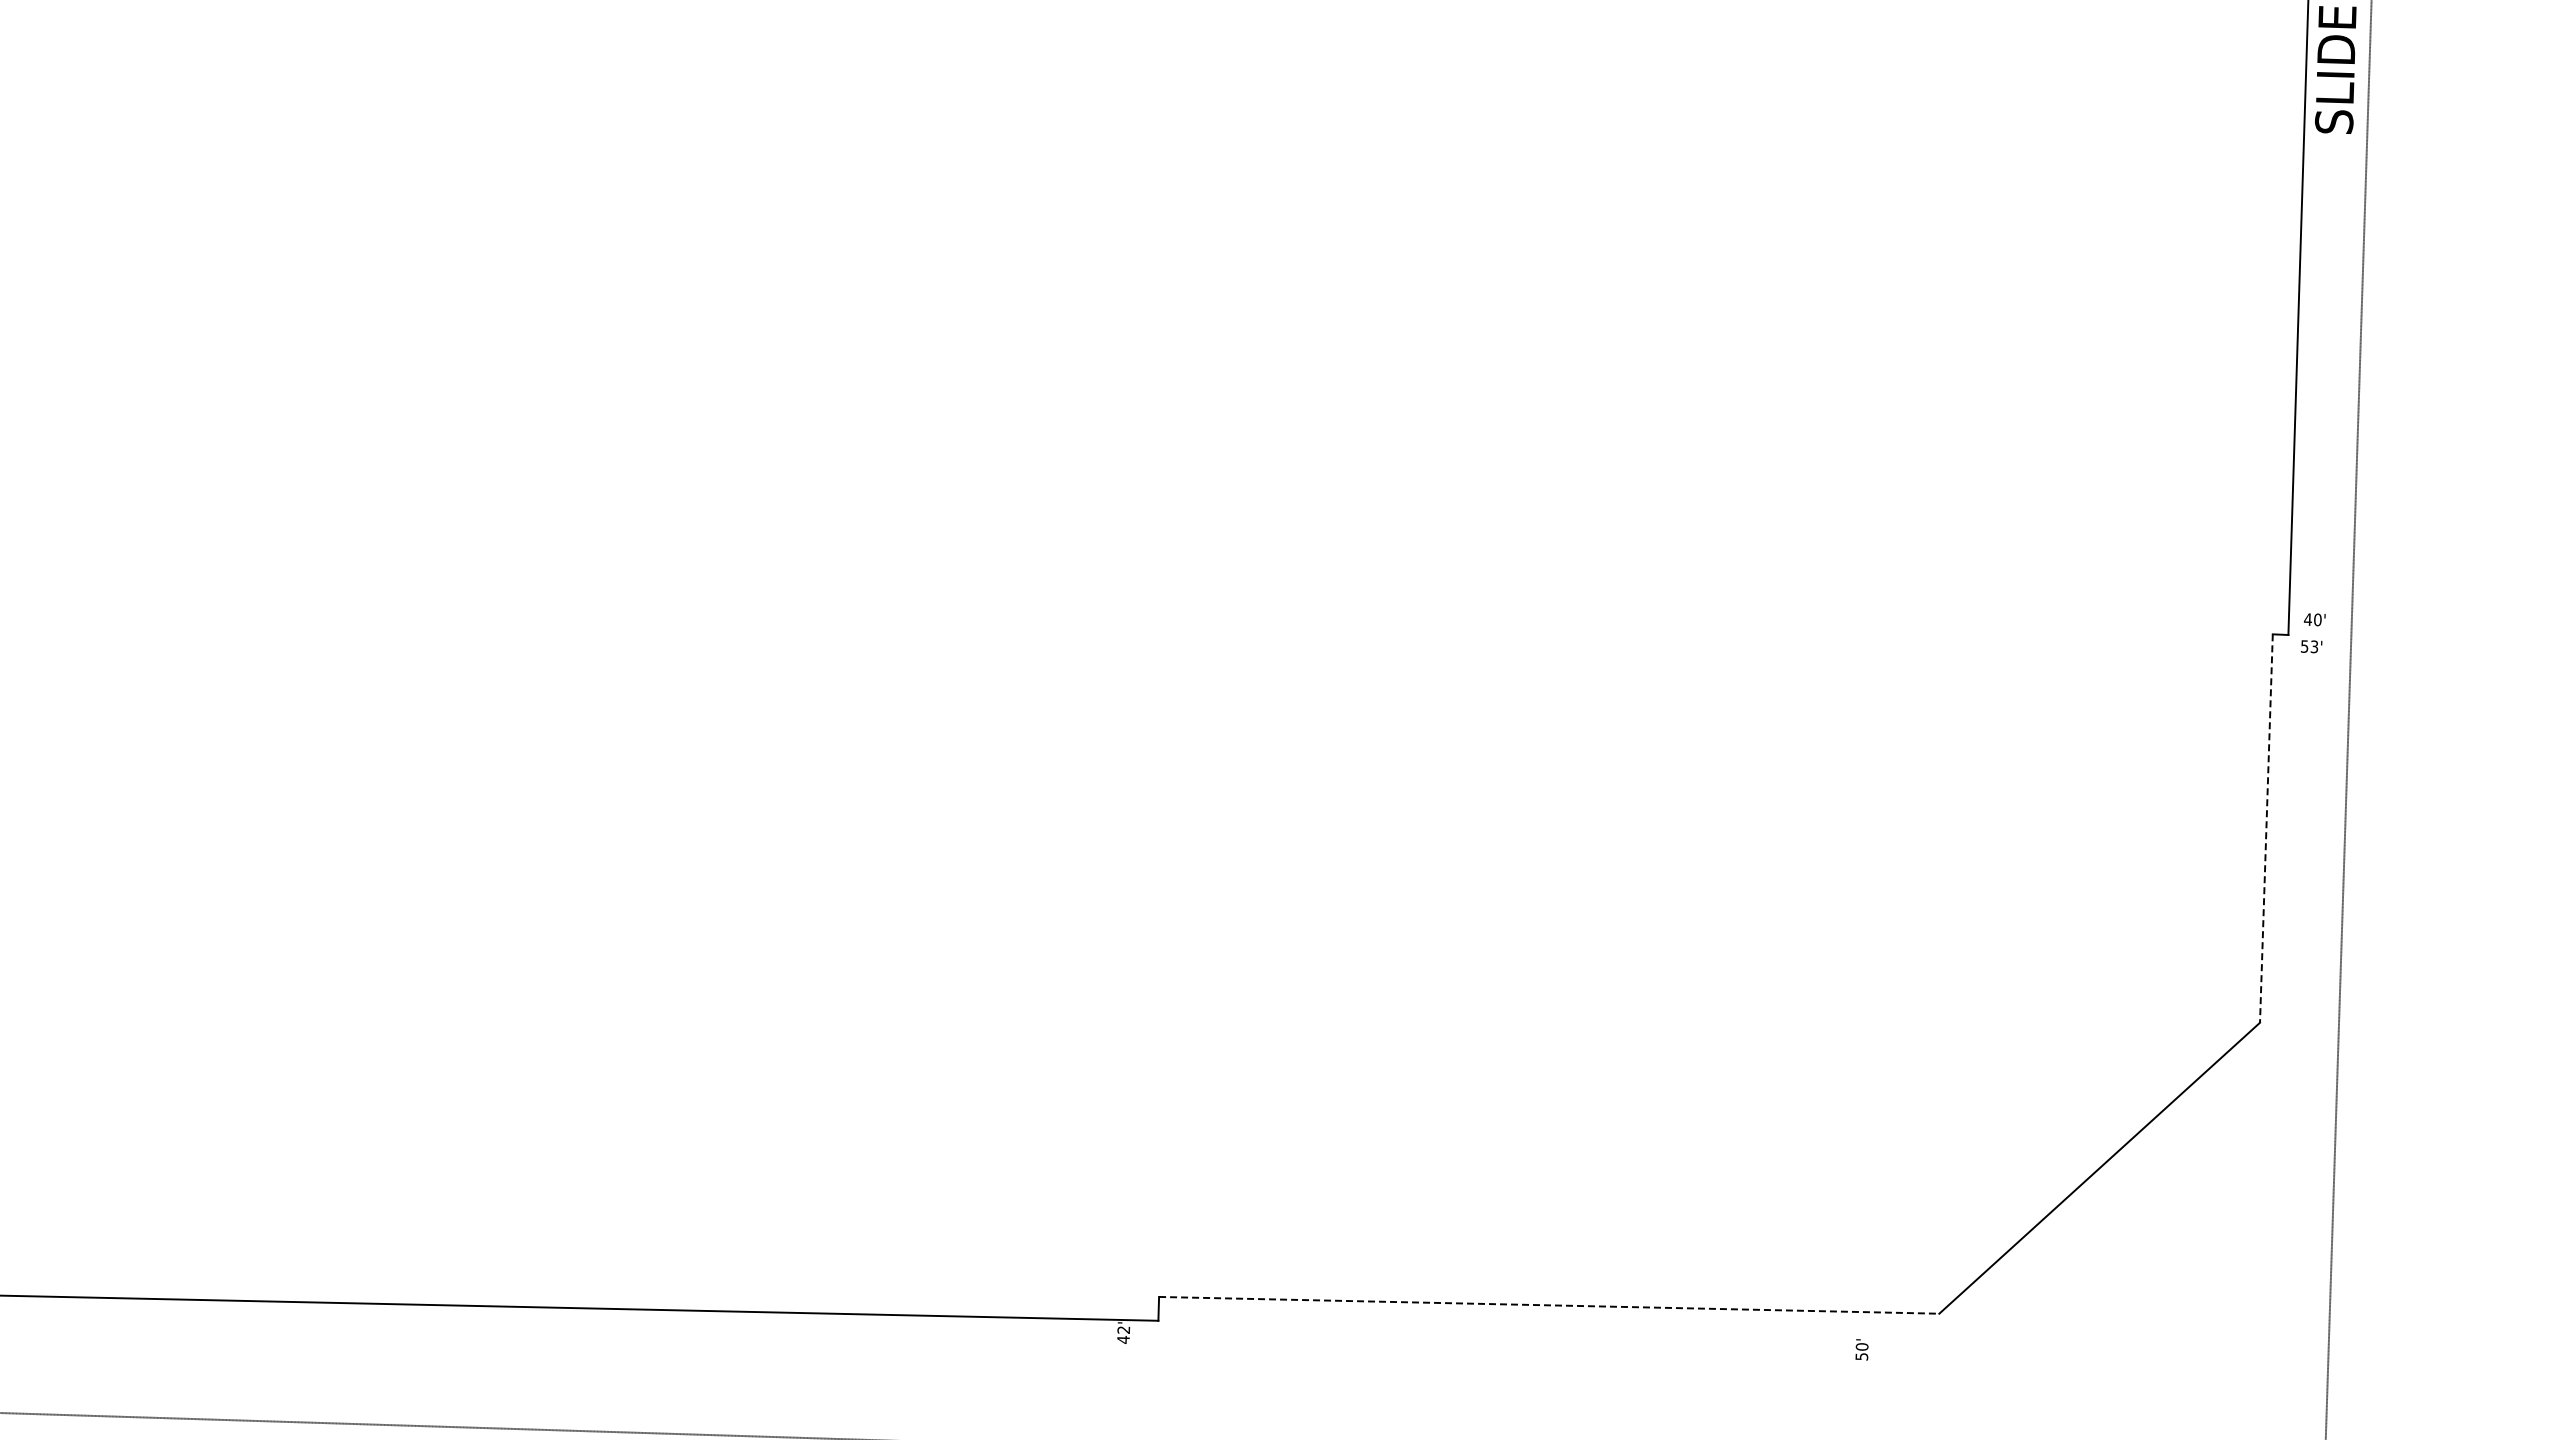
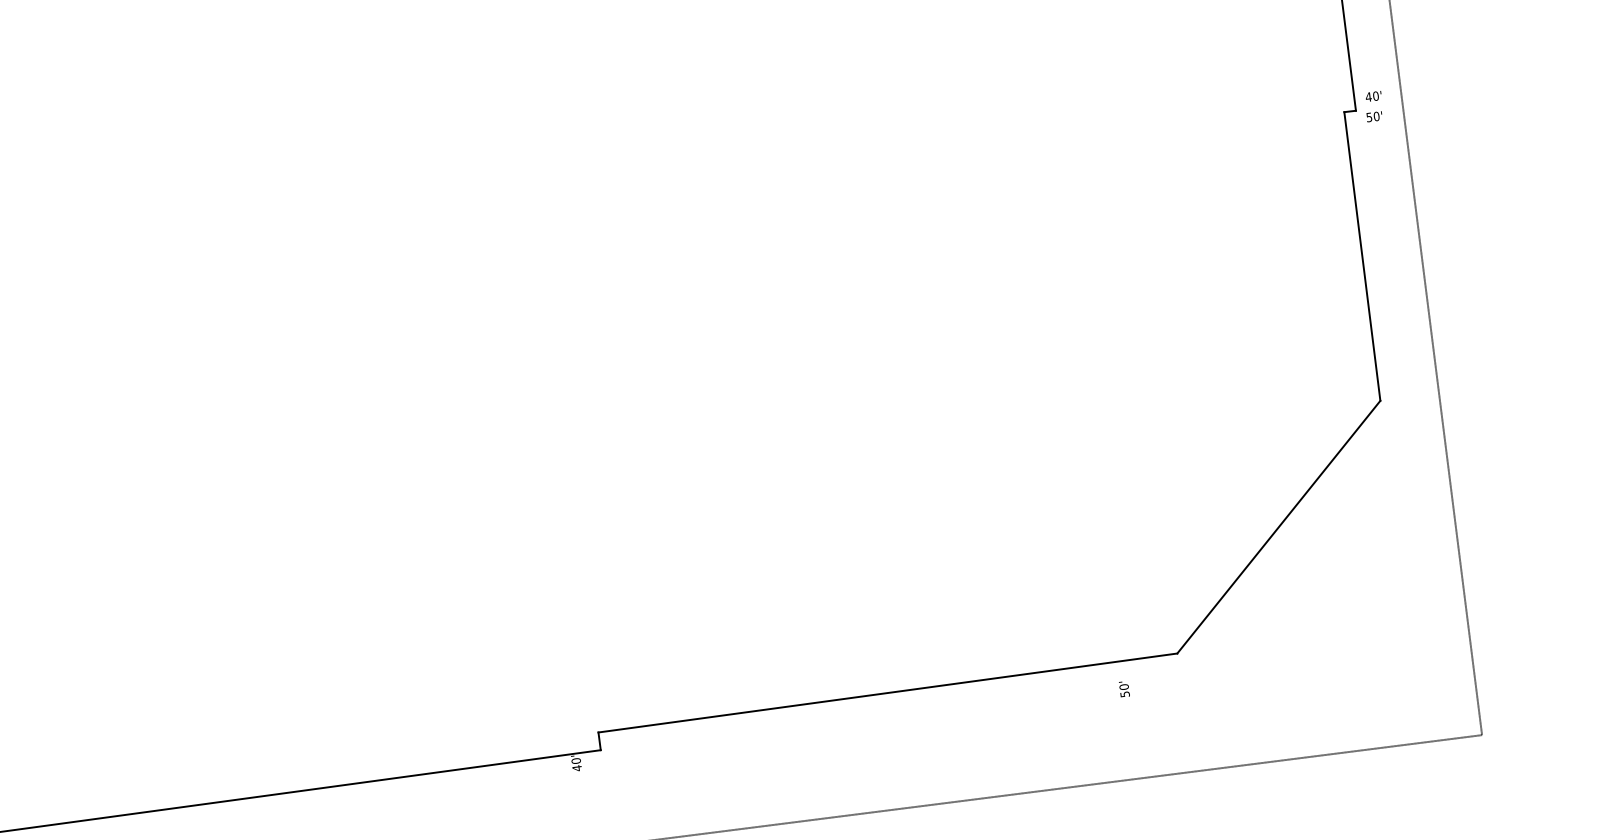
text: (2314, 646) -> (1376, 116), 53' -> 50'
line: (2266, 829) -> (1362, 257), dashed -> solid
line: (1549, 1305) -> (888, 693), dashed -> solid
text: (1123, 1329) -> (575, 760), 42' -> 40'

